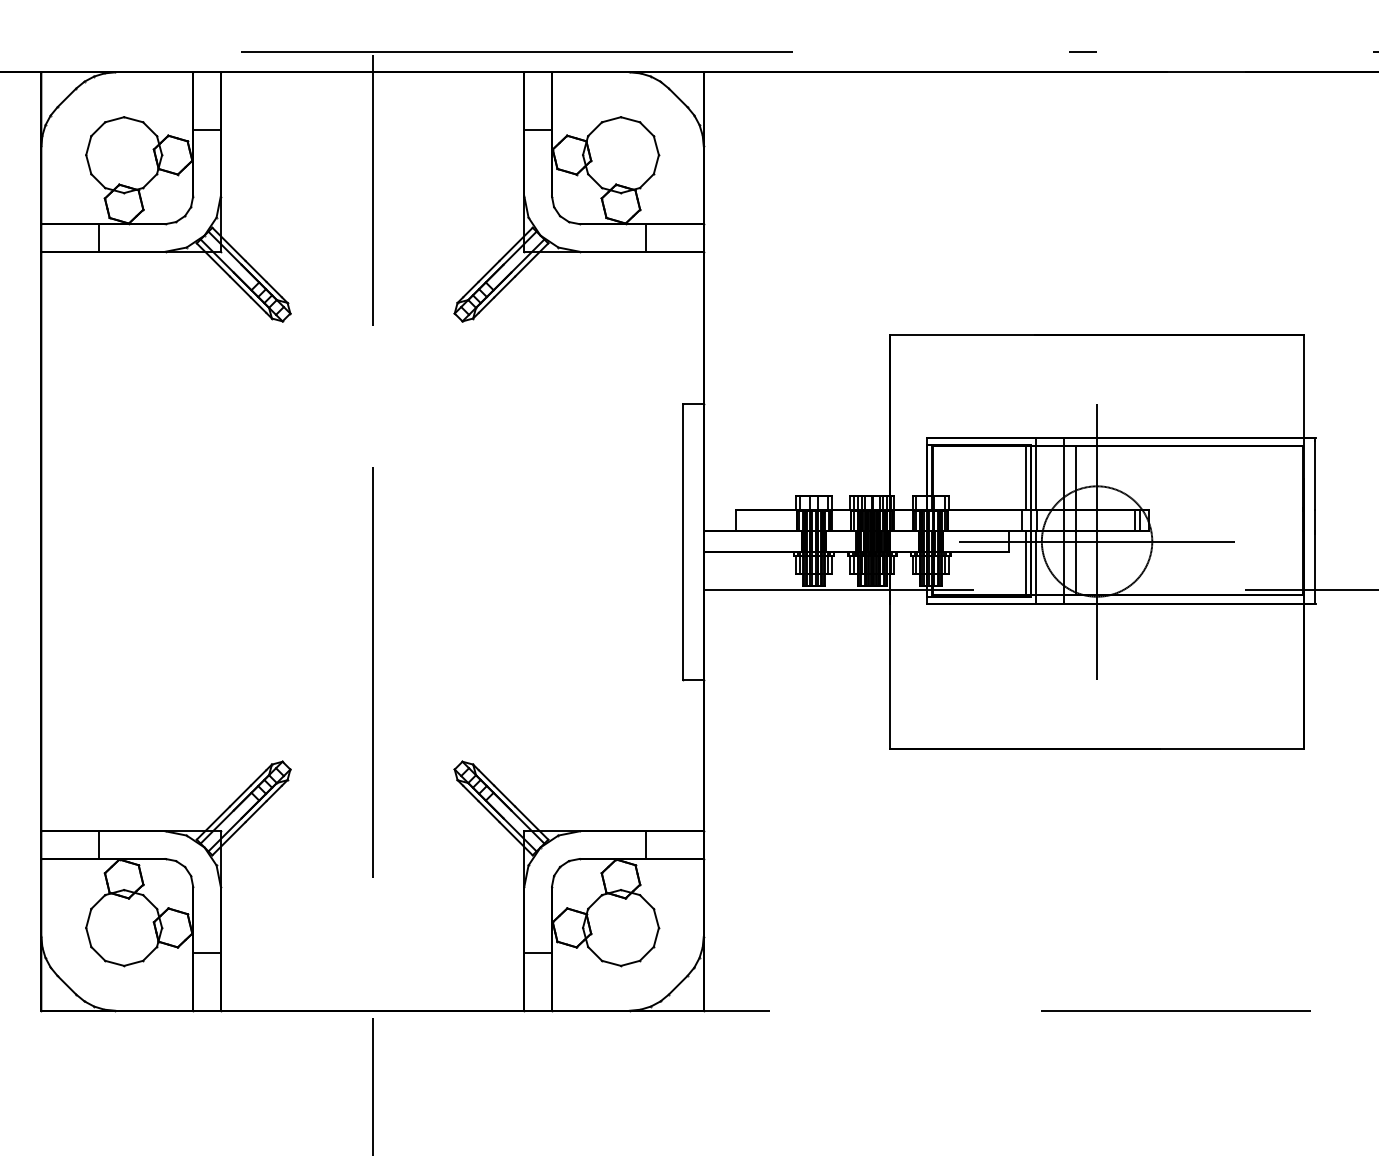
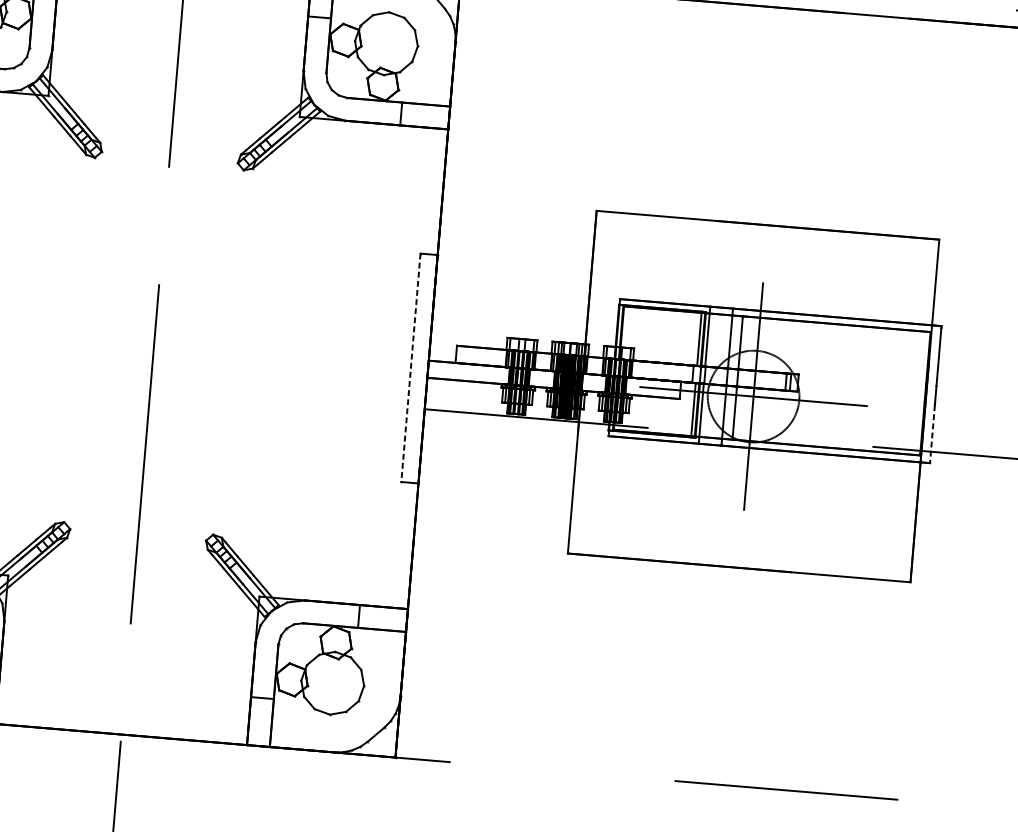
line: (683, 542) -> (411, 368), solid -> dashed
line: (1315, 568) -> (932, 434), solid -> dashed

